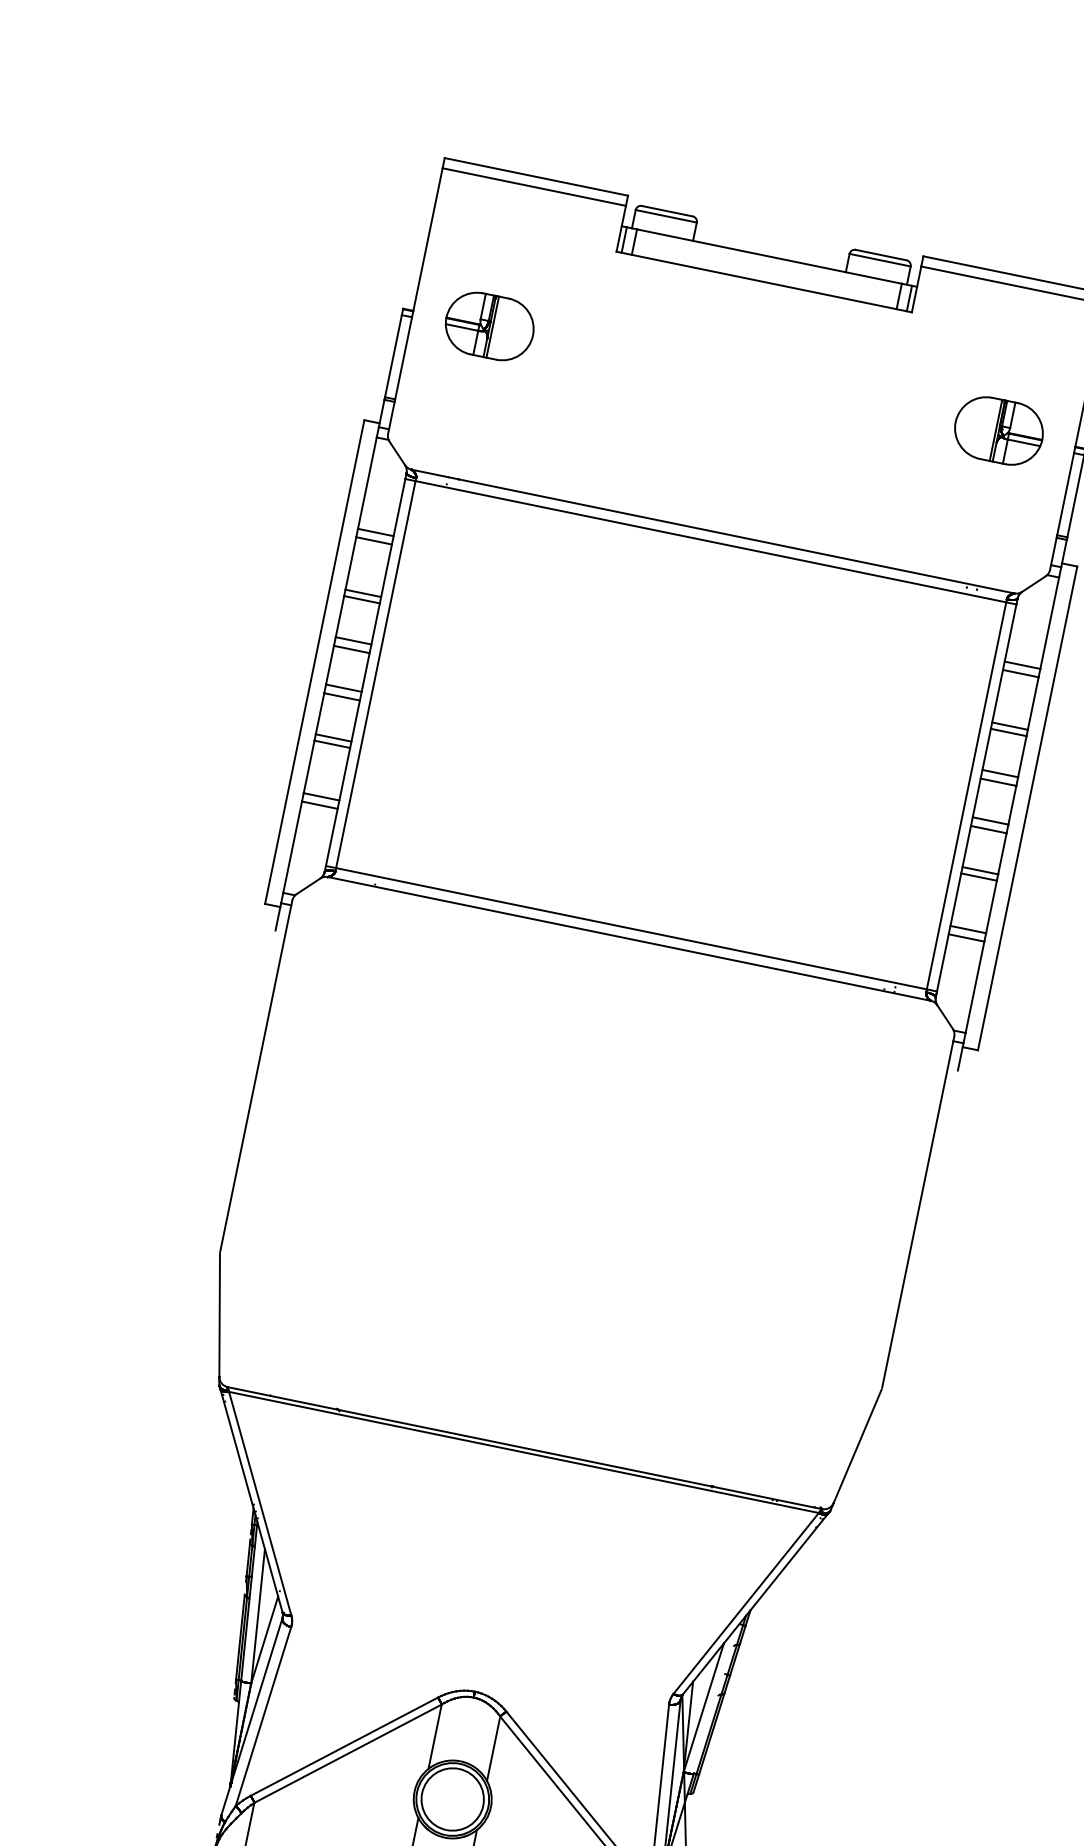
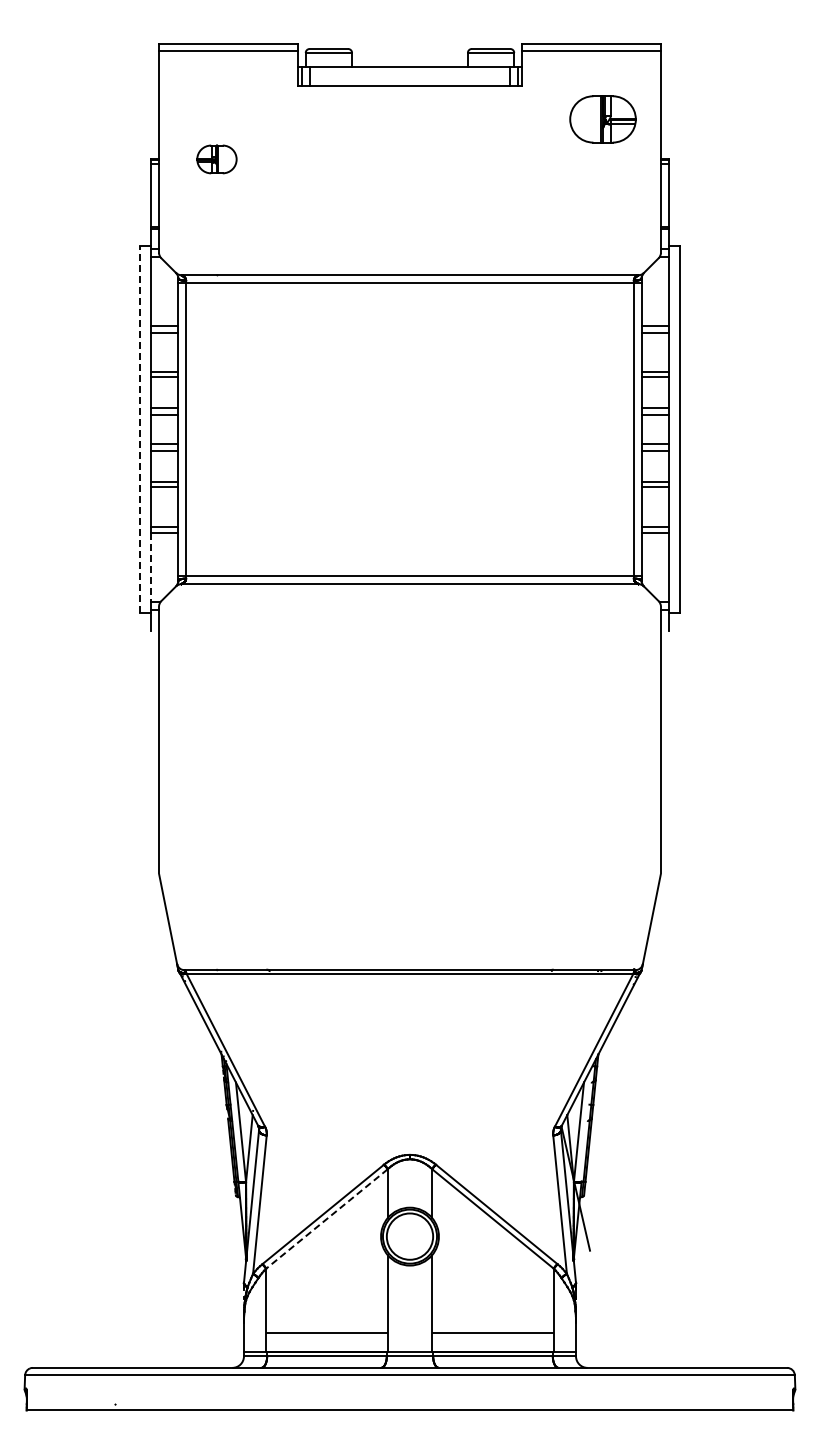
part: (489, 326) -> (216, 159), size x0.6
part: (998, 430) -> (602, 119), moved
line: (314, 661) -> (139, 429), solid -> dashed
line: (292, 846) -> (151, 567), solid -> dashed
line: (347, 1752) -> (326, 1218), solid -> dashed

